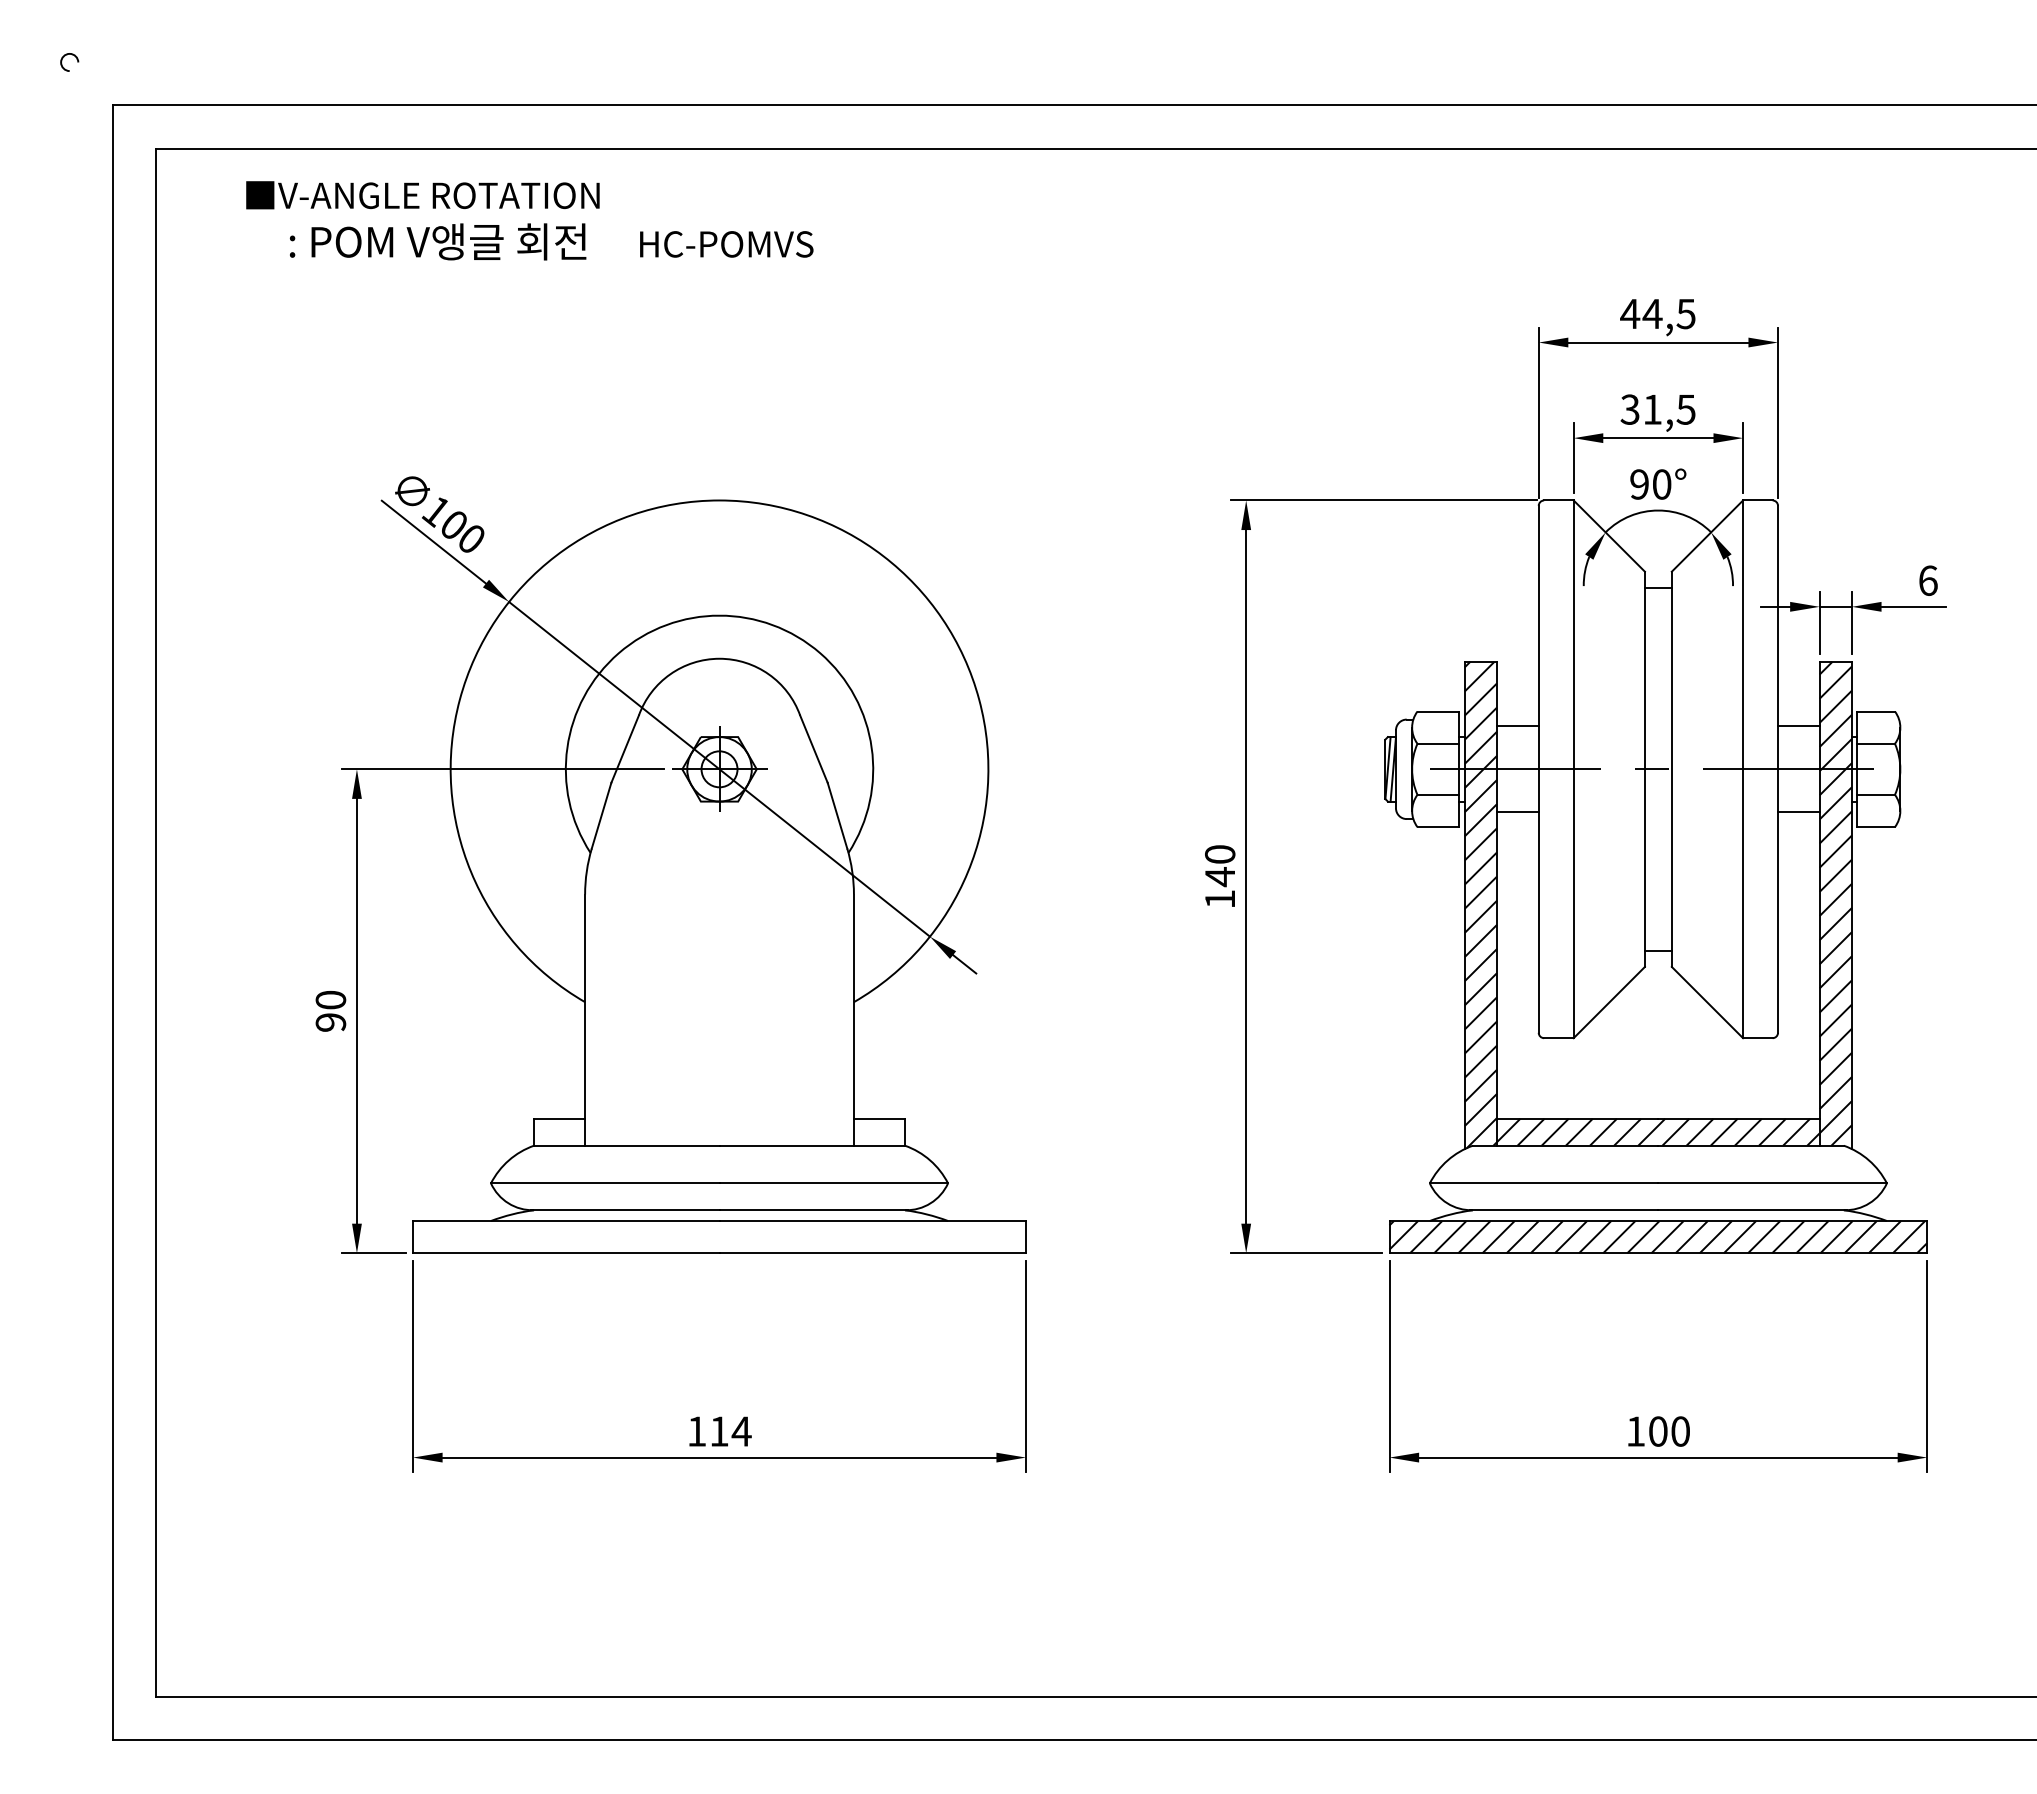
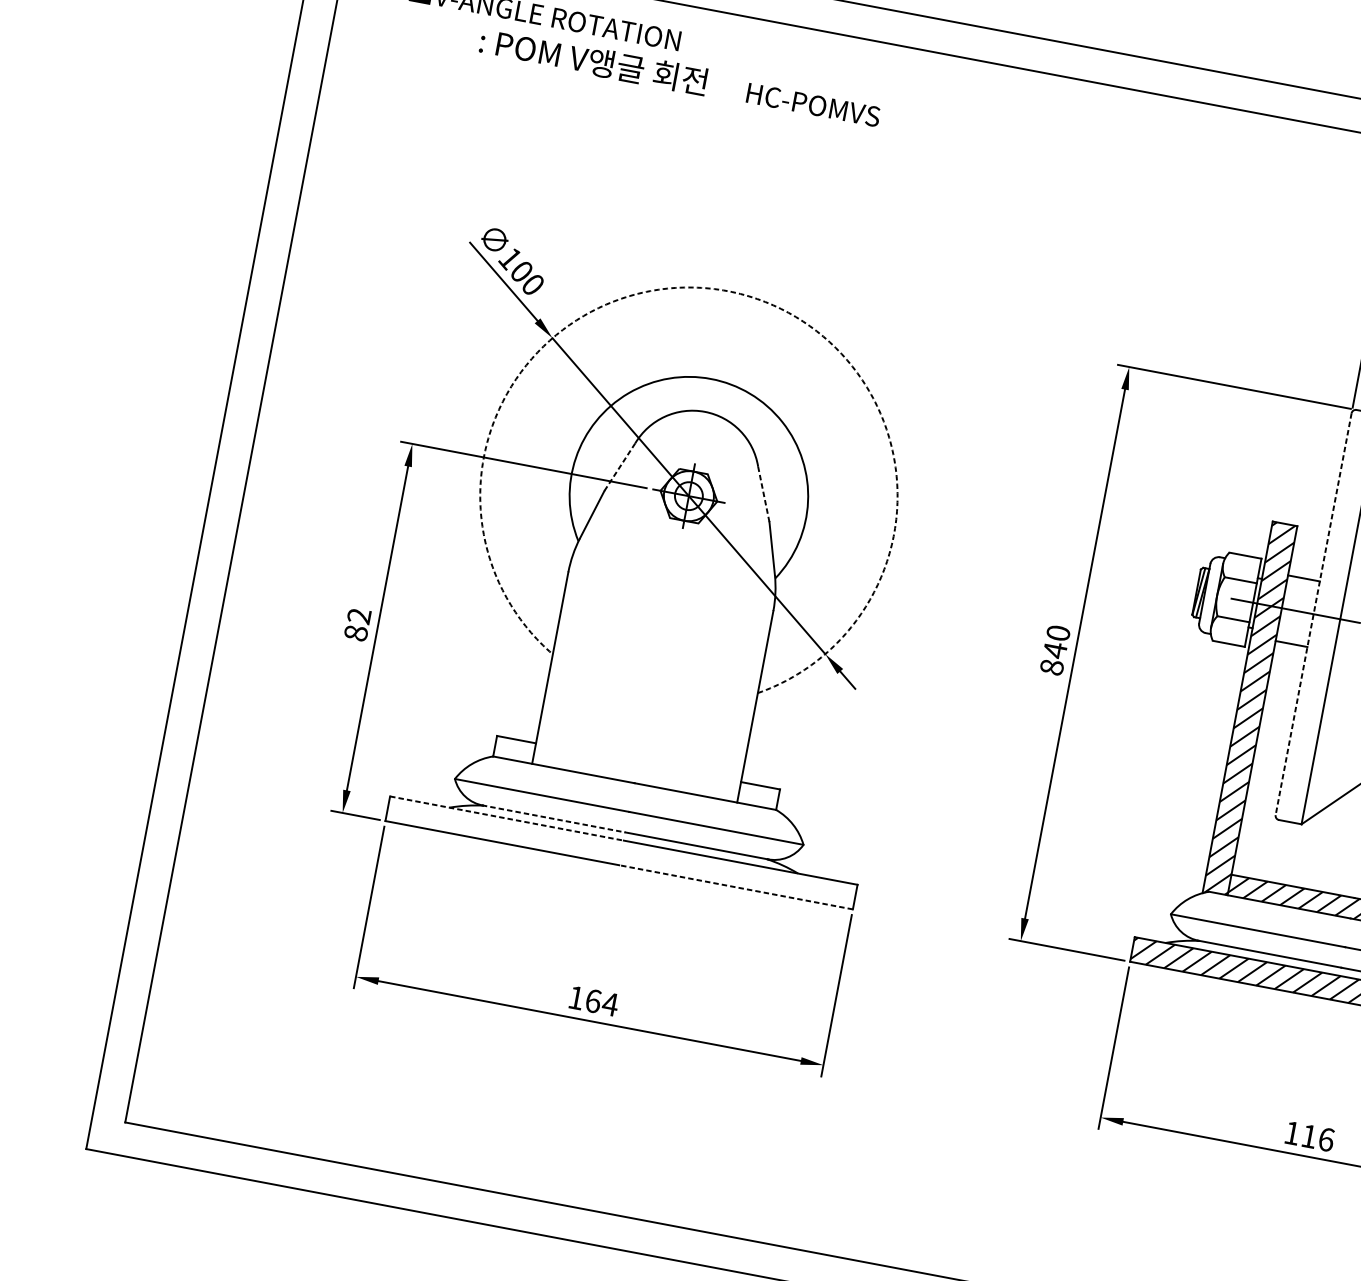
text: (551, 241) -> (680, 77), moved
arc: (719, 500) -> (727, 291), solid -> dashed
line: (625, 748) -> (620, 466), solid -> dashed
line: (813, 748) -> (763, 493), solid -> dashed
line: (1538, 769) -> (1313, 614), solid -> dashed
text: (1220, 899) -> (1052, 667), 140 -> 840
text: (330, 1010) -> (357, 624), 90 -> 82
line: (625, 1210) -> (553, 819), solid -> dashed
line: (566, 1221) -> (507, 818), solid -> dashed
line: (872, 1253) -> (735, 887), solid -> dashed
text: (719, 1431) -> (593, 1001), 114 -> 164
text: (1669, 1431) -> (1317, 1138), 100 -> 116

